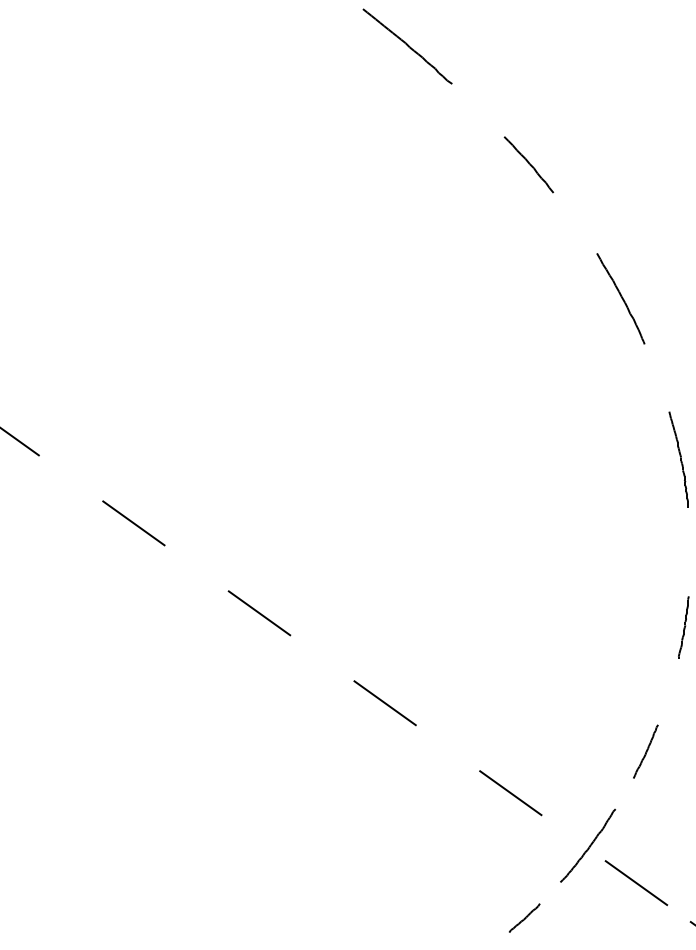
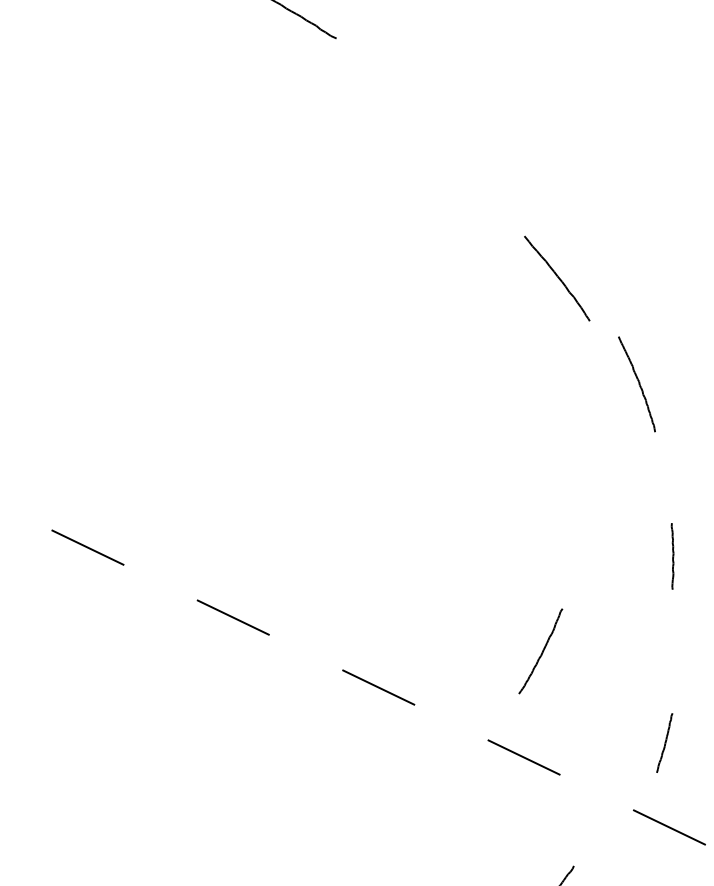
part: (528, 164) -> (429, 107), removed
part: (620, 298) -> (556, 278), moved
part: (645, 751) -> (664, 742), moved
part: (587, 845) -> (540, 651), moved

